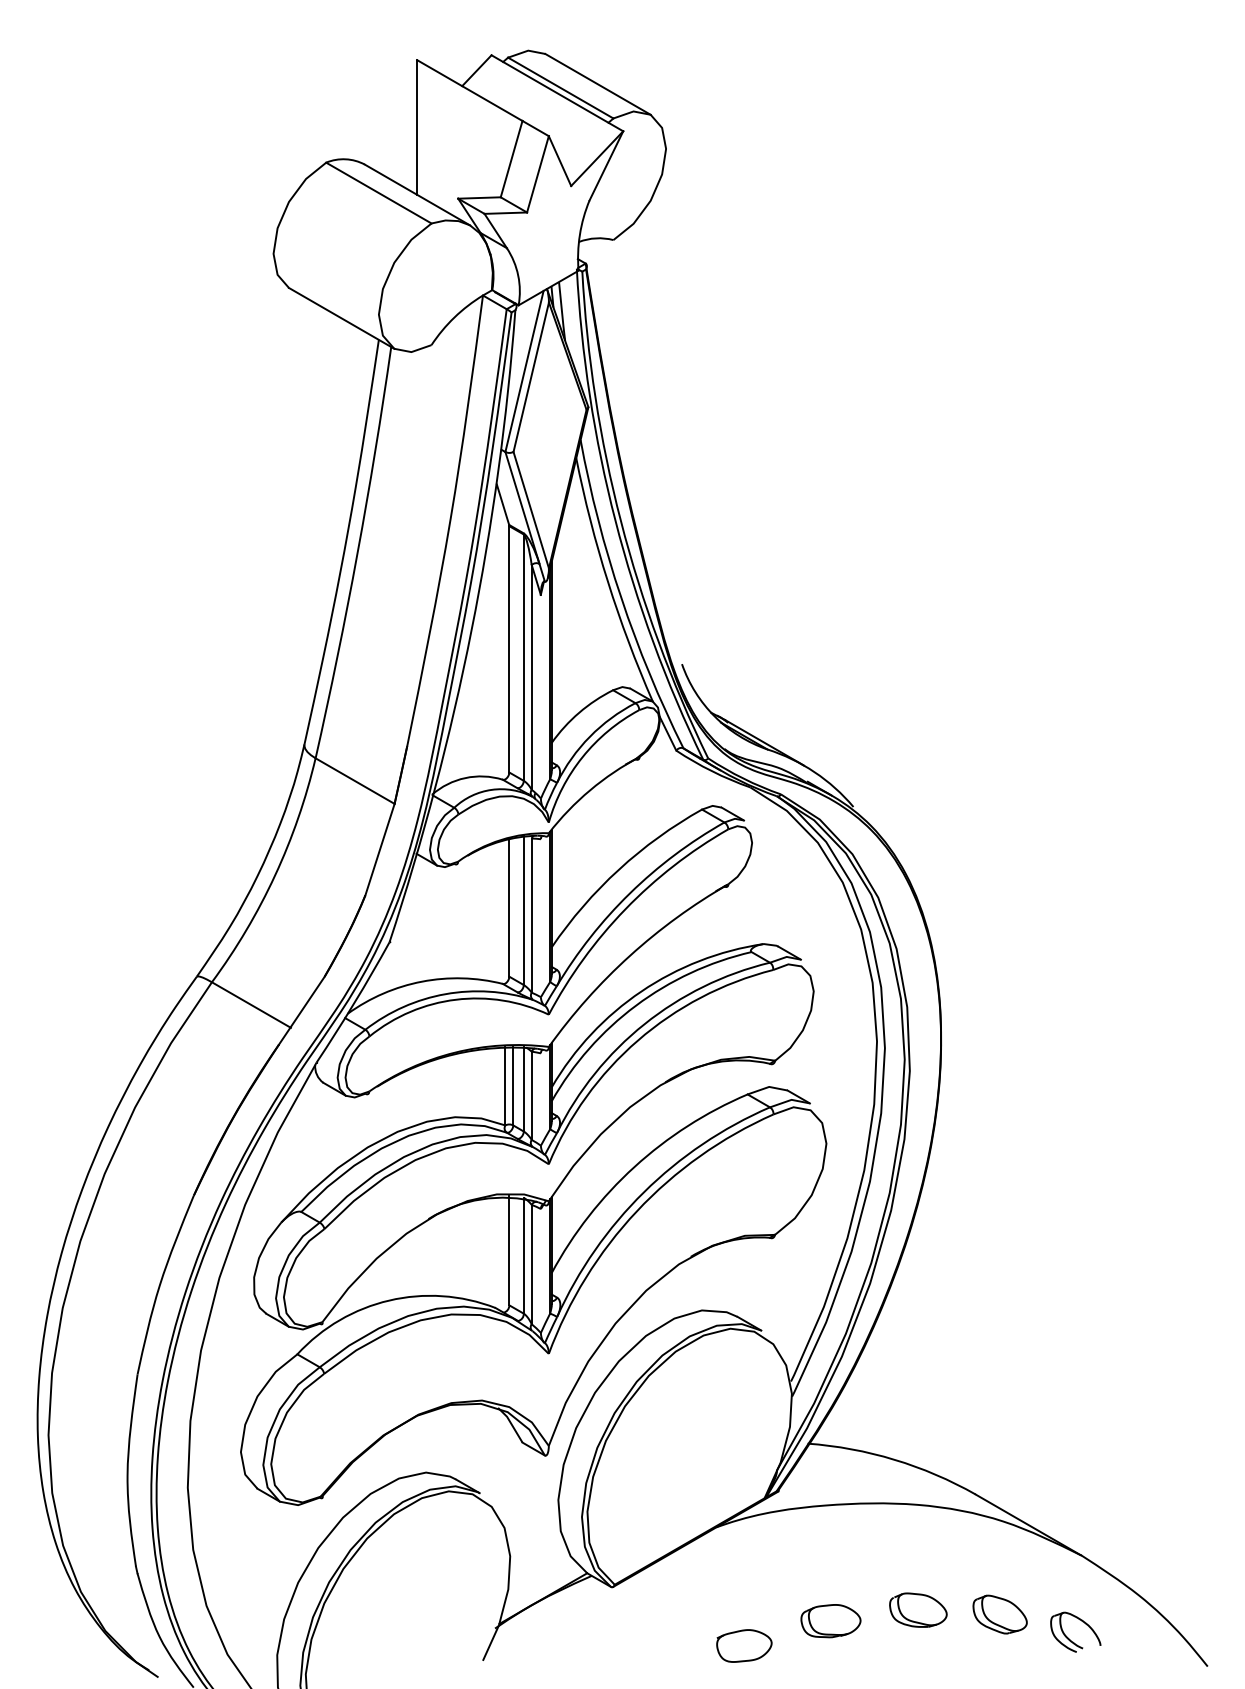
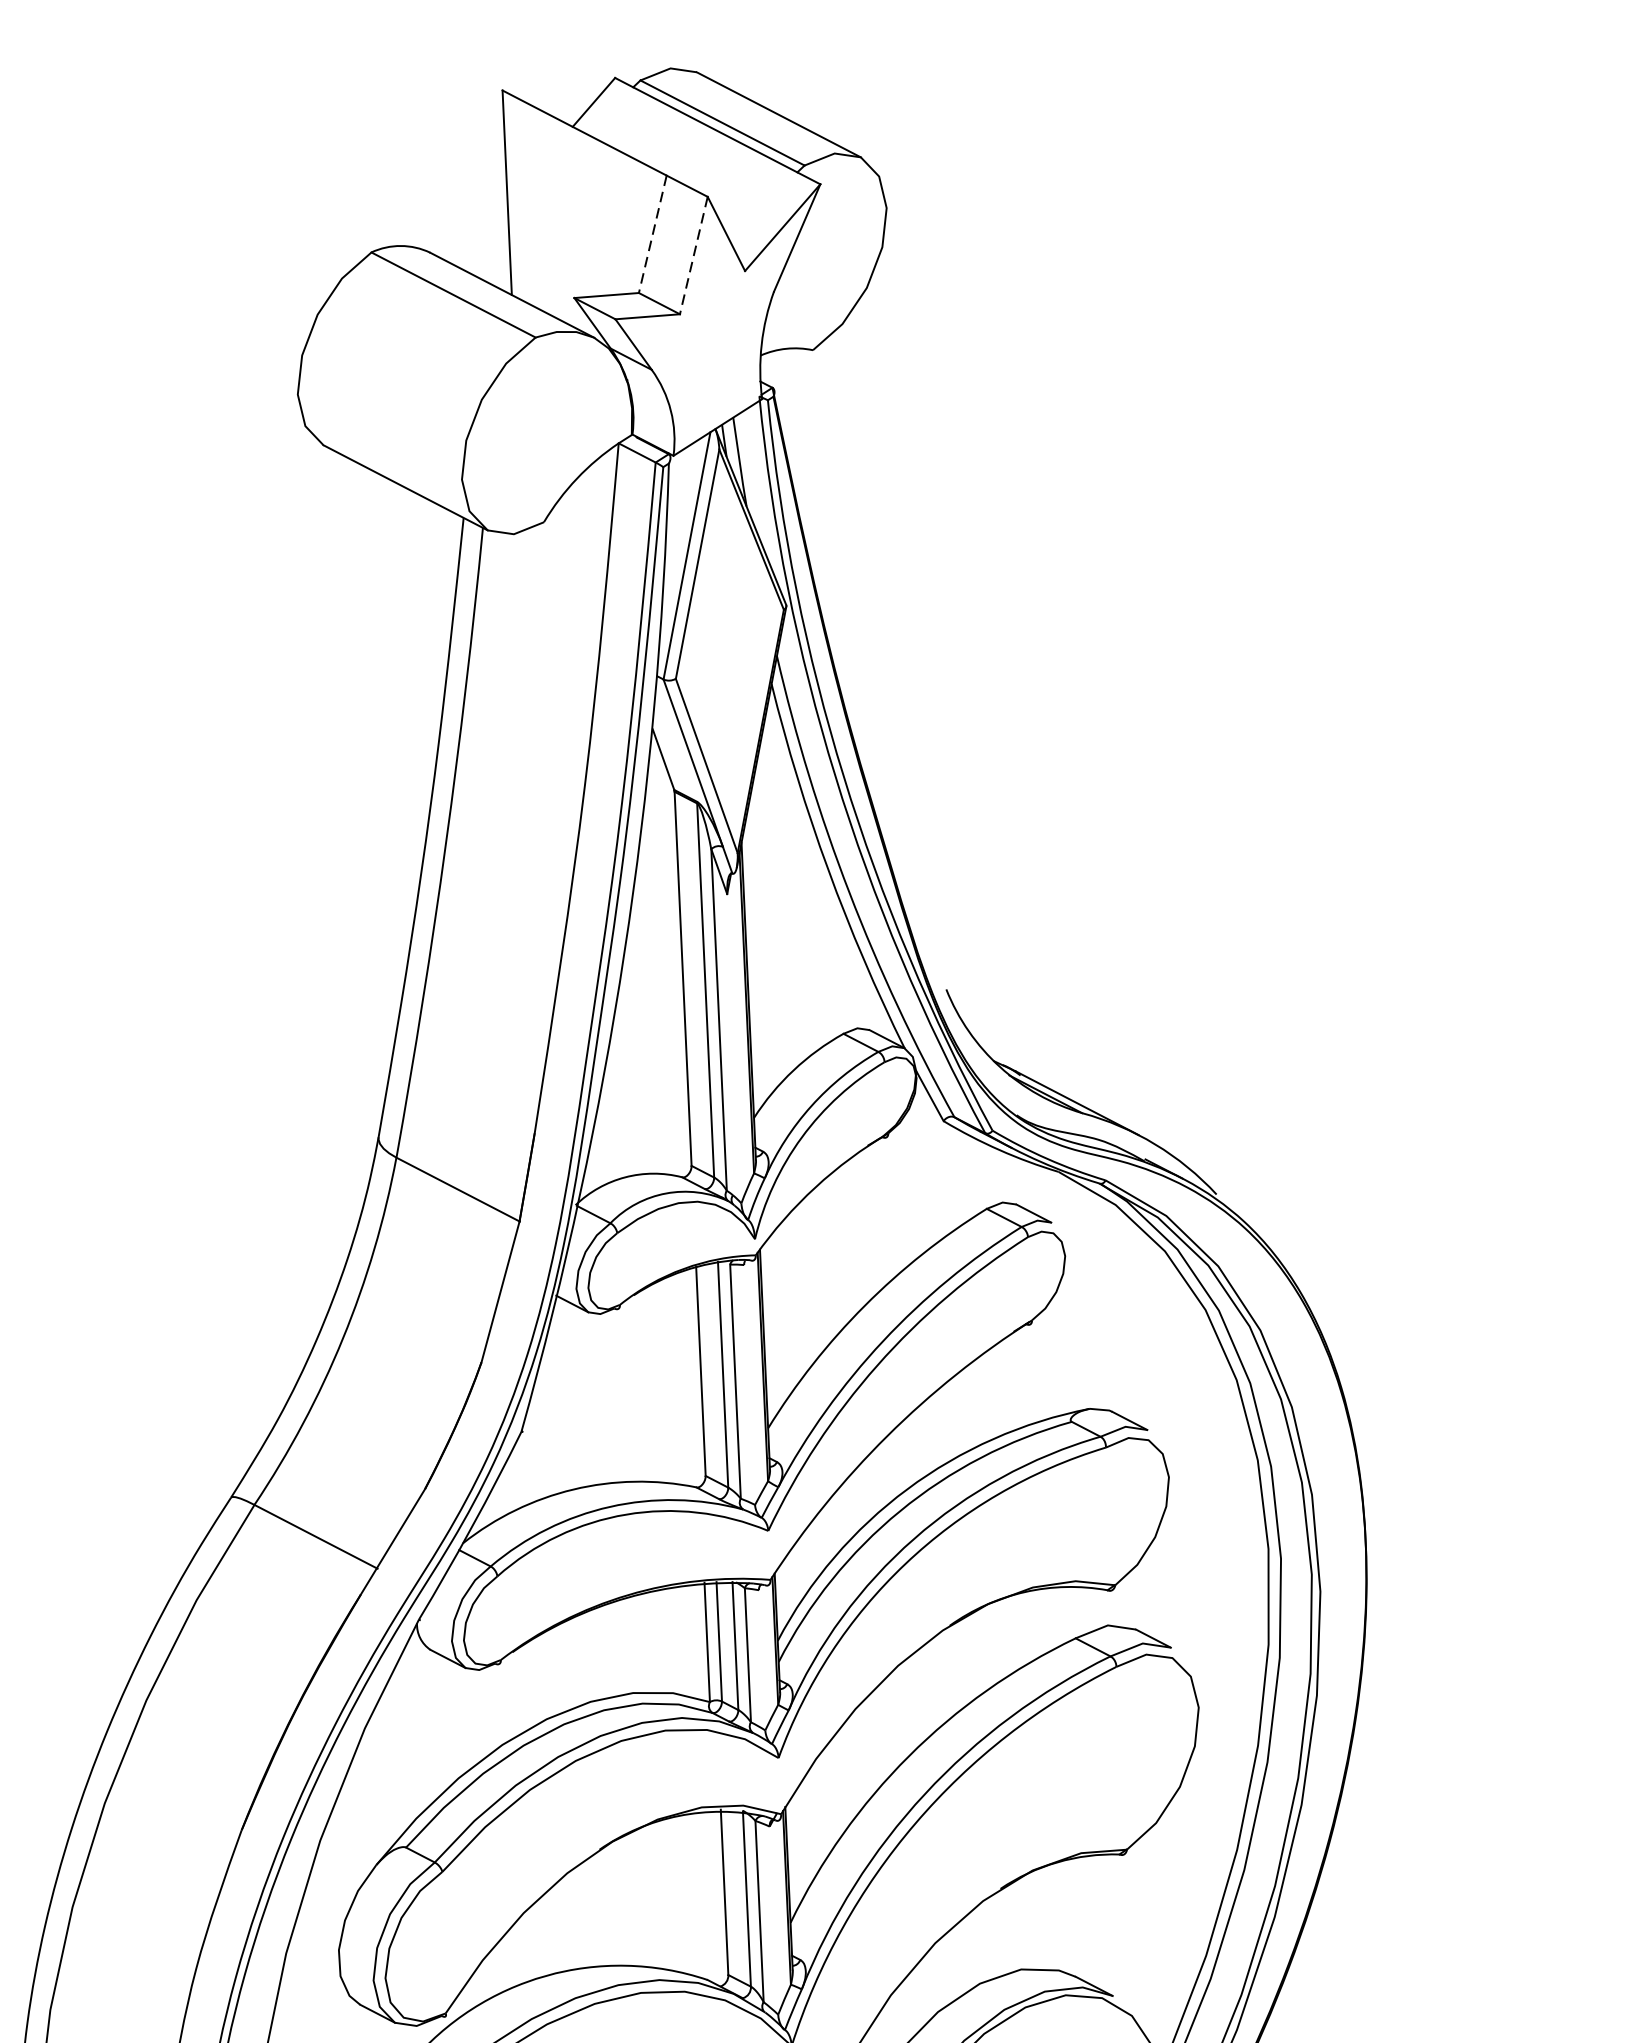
line: (511, 159) -> (652, 234), solid -> dashed
line: (537, 174) -> (693, 255), solid -> dashed

